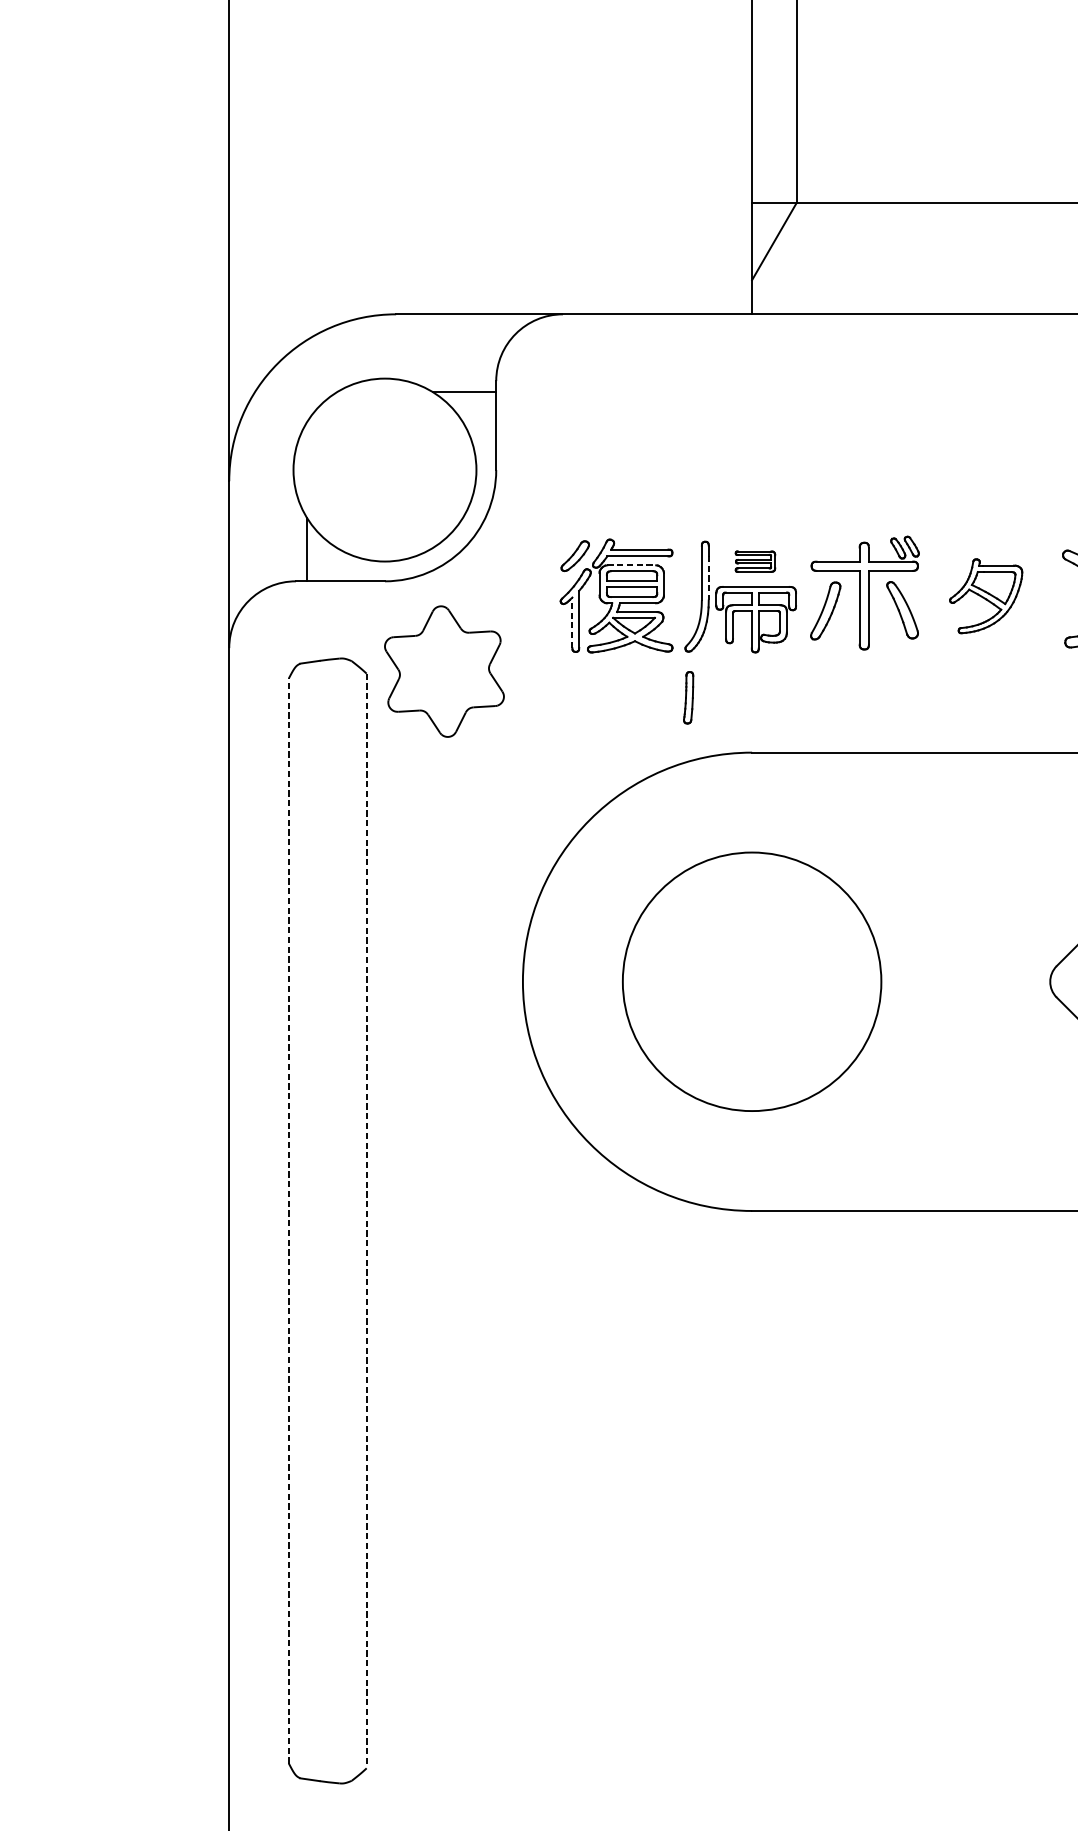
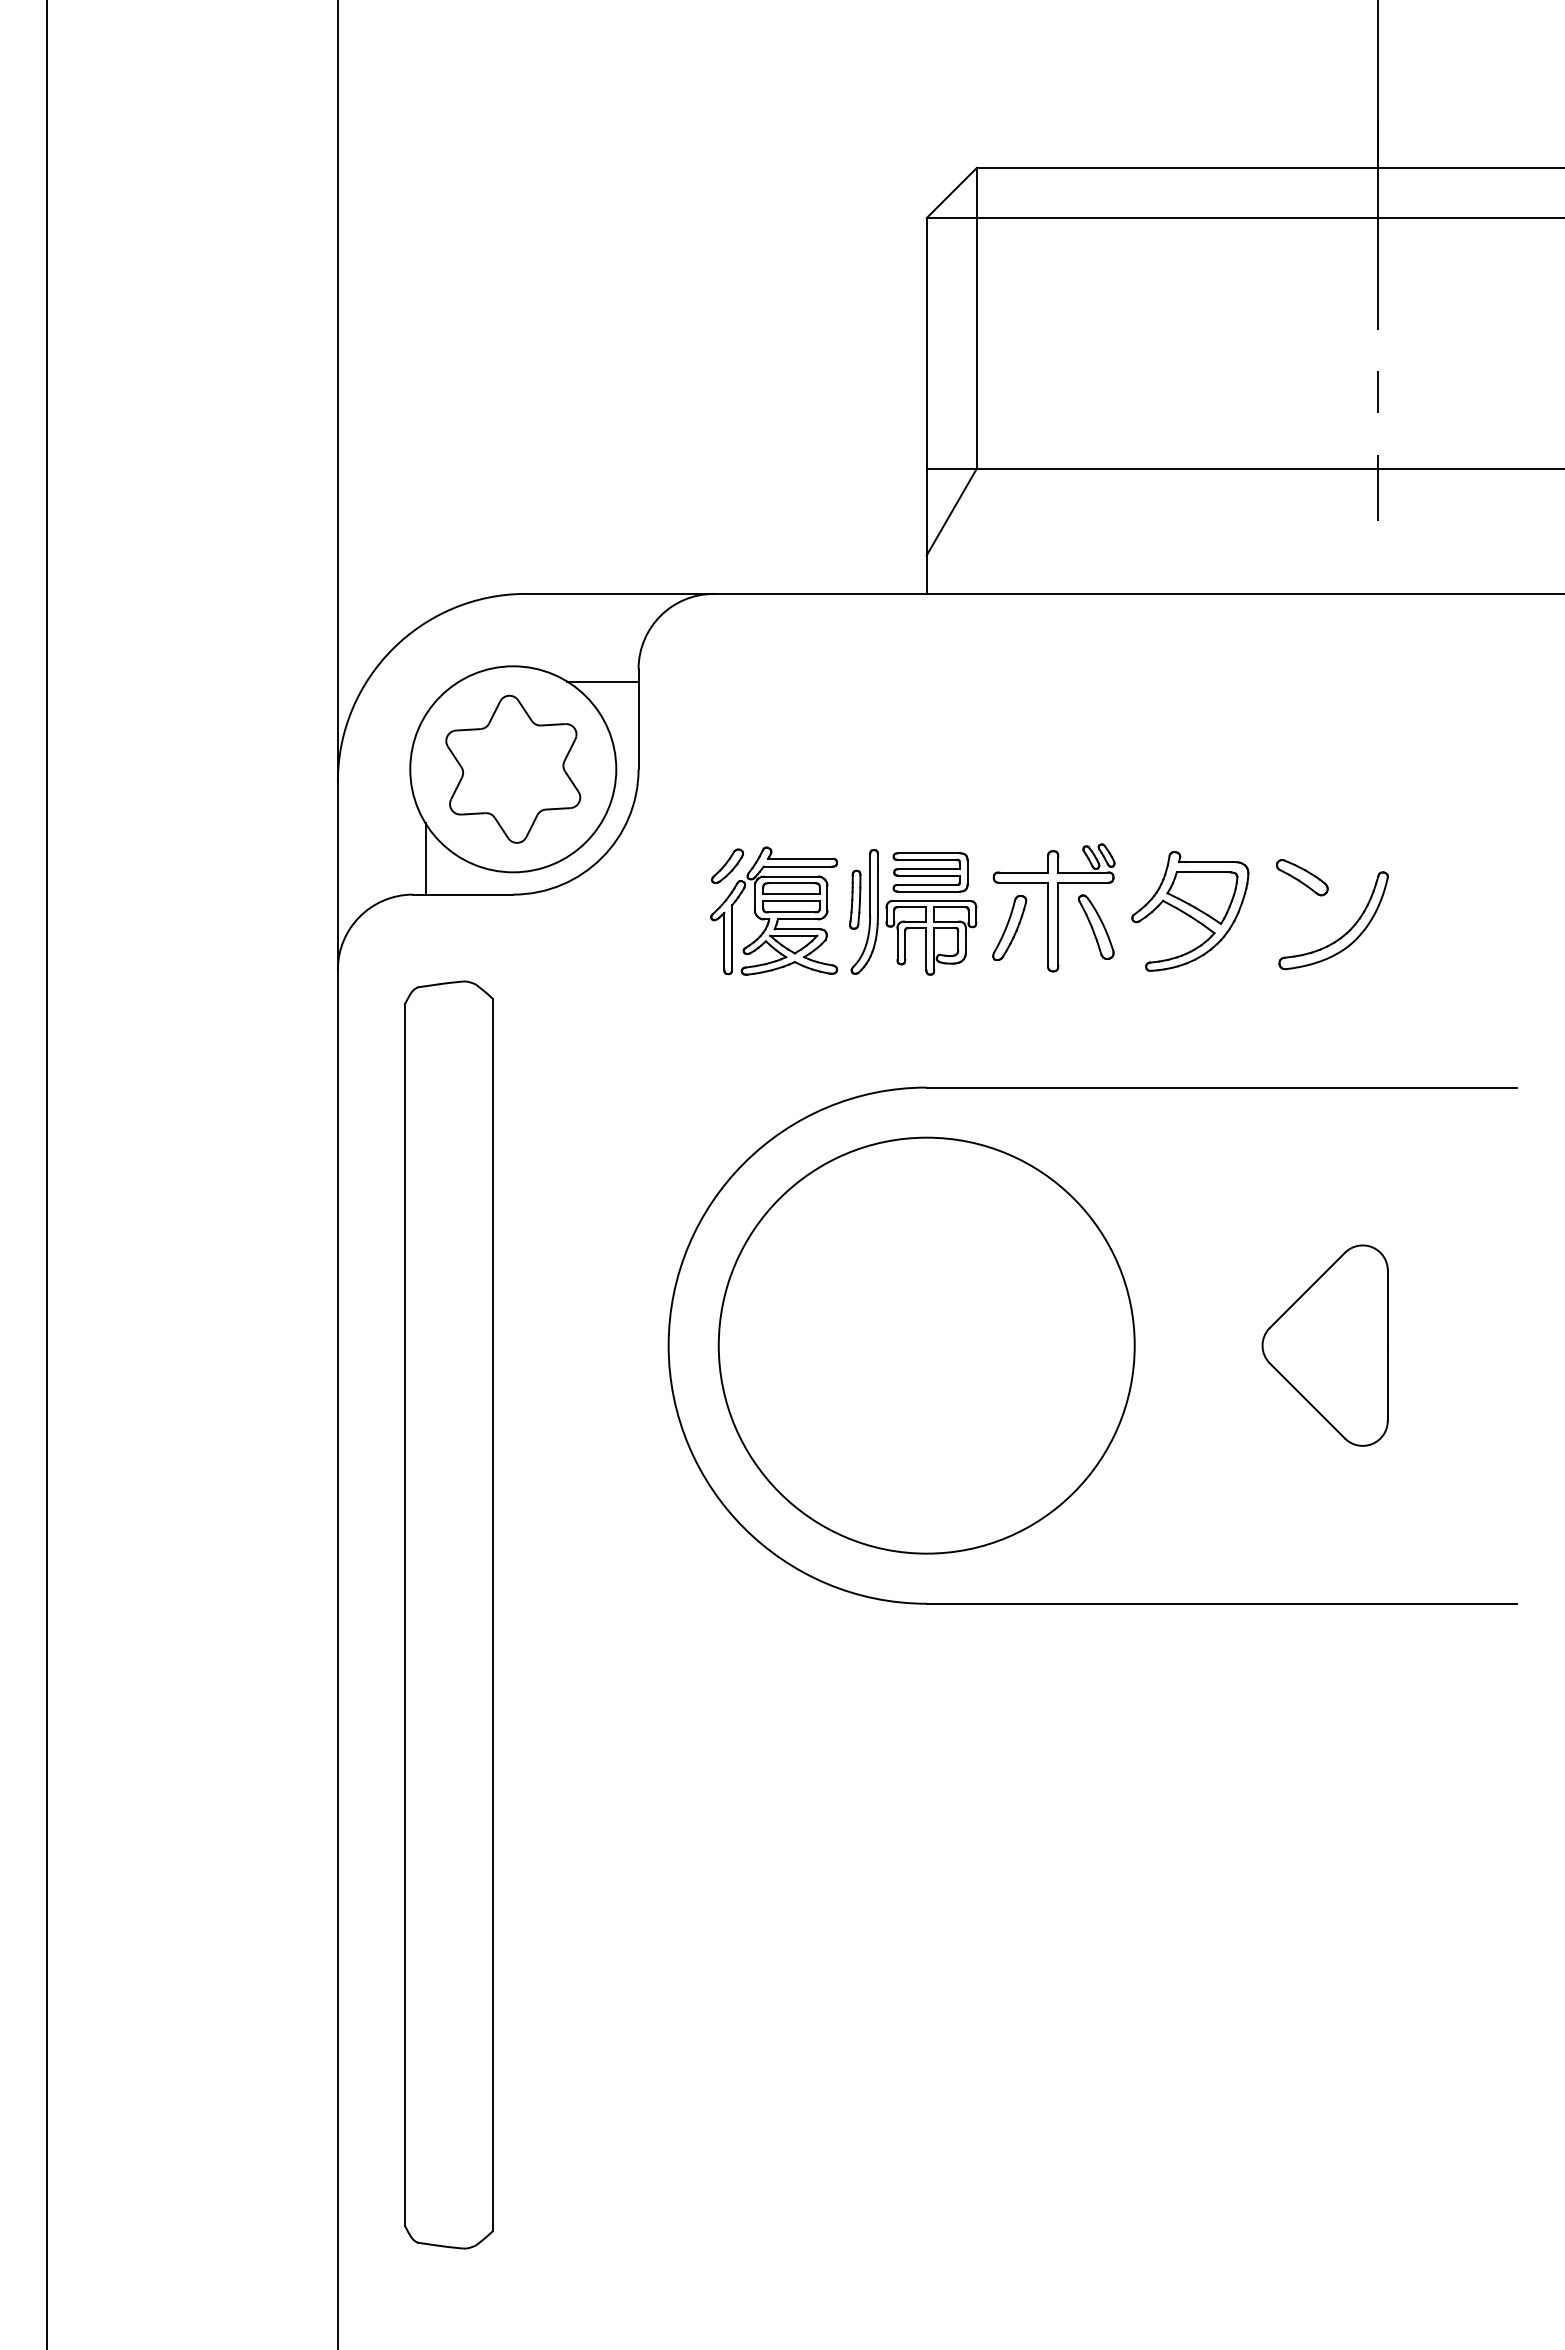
part: (755, 561) -> (930, 872), size x1.67
line: (632, 565) -> (791, 876), dashed -> solid
line: (708, 578) -> (877, 891), dashed -> solid
part: (986, 596) -> (1190, 911), size x1.43
line: (572, 622) -> (724, 940), dashed -> solid
part: (444, 670) -> (513, 768), moved
part: (688, 697) -> (855, 899), moved
circle: (751, 981) -> (926, 1345), size x1.43
line: (289, 1220) -> (405, 1614), dashed -> solid
line: (366, 1221) -> (492, 1615), dashed -> solid

